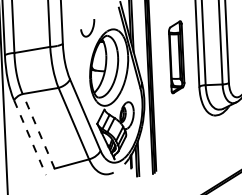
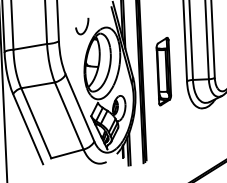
part: (176, 57) -> (163, 71), moved
line: (38, 131) -> (36, 123), dashed -> solid
line: (30, 137) -> (28, 129), dashed -> solid

